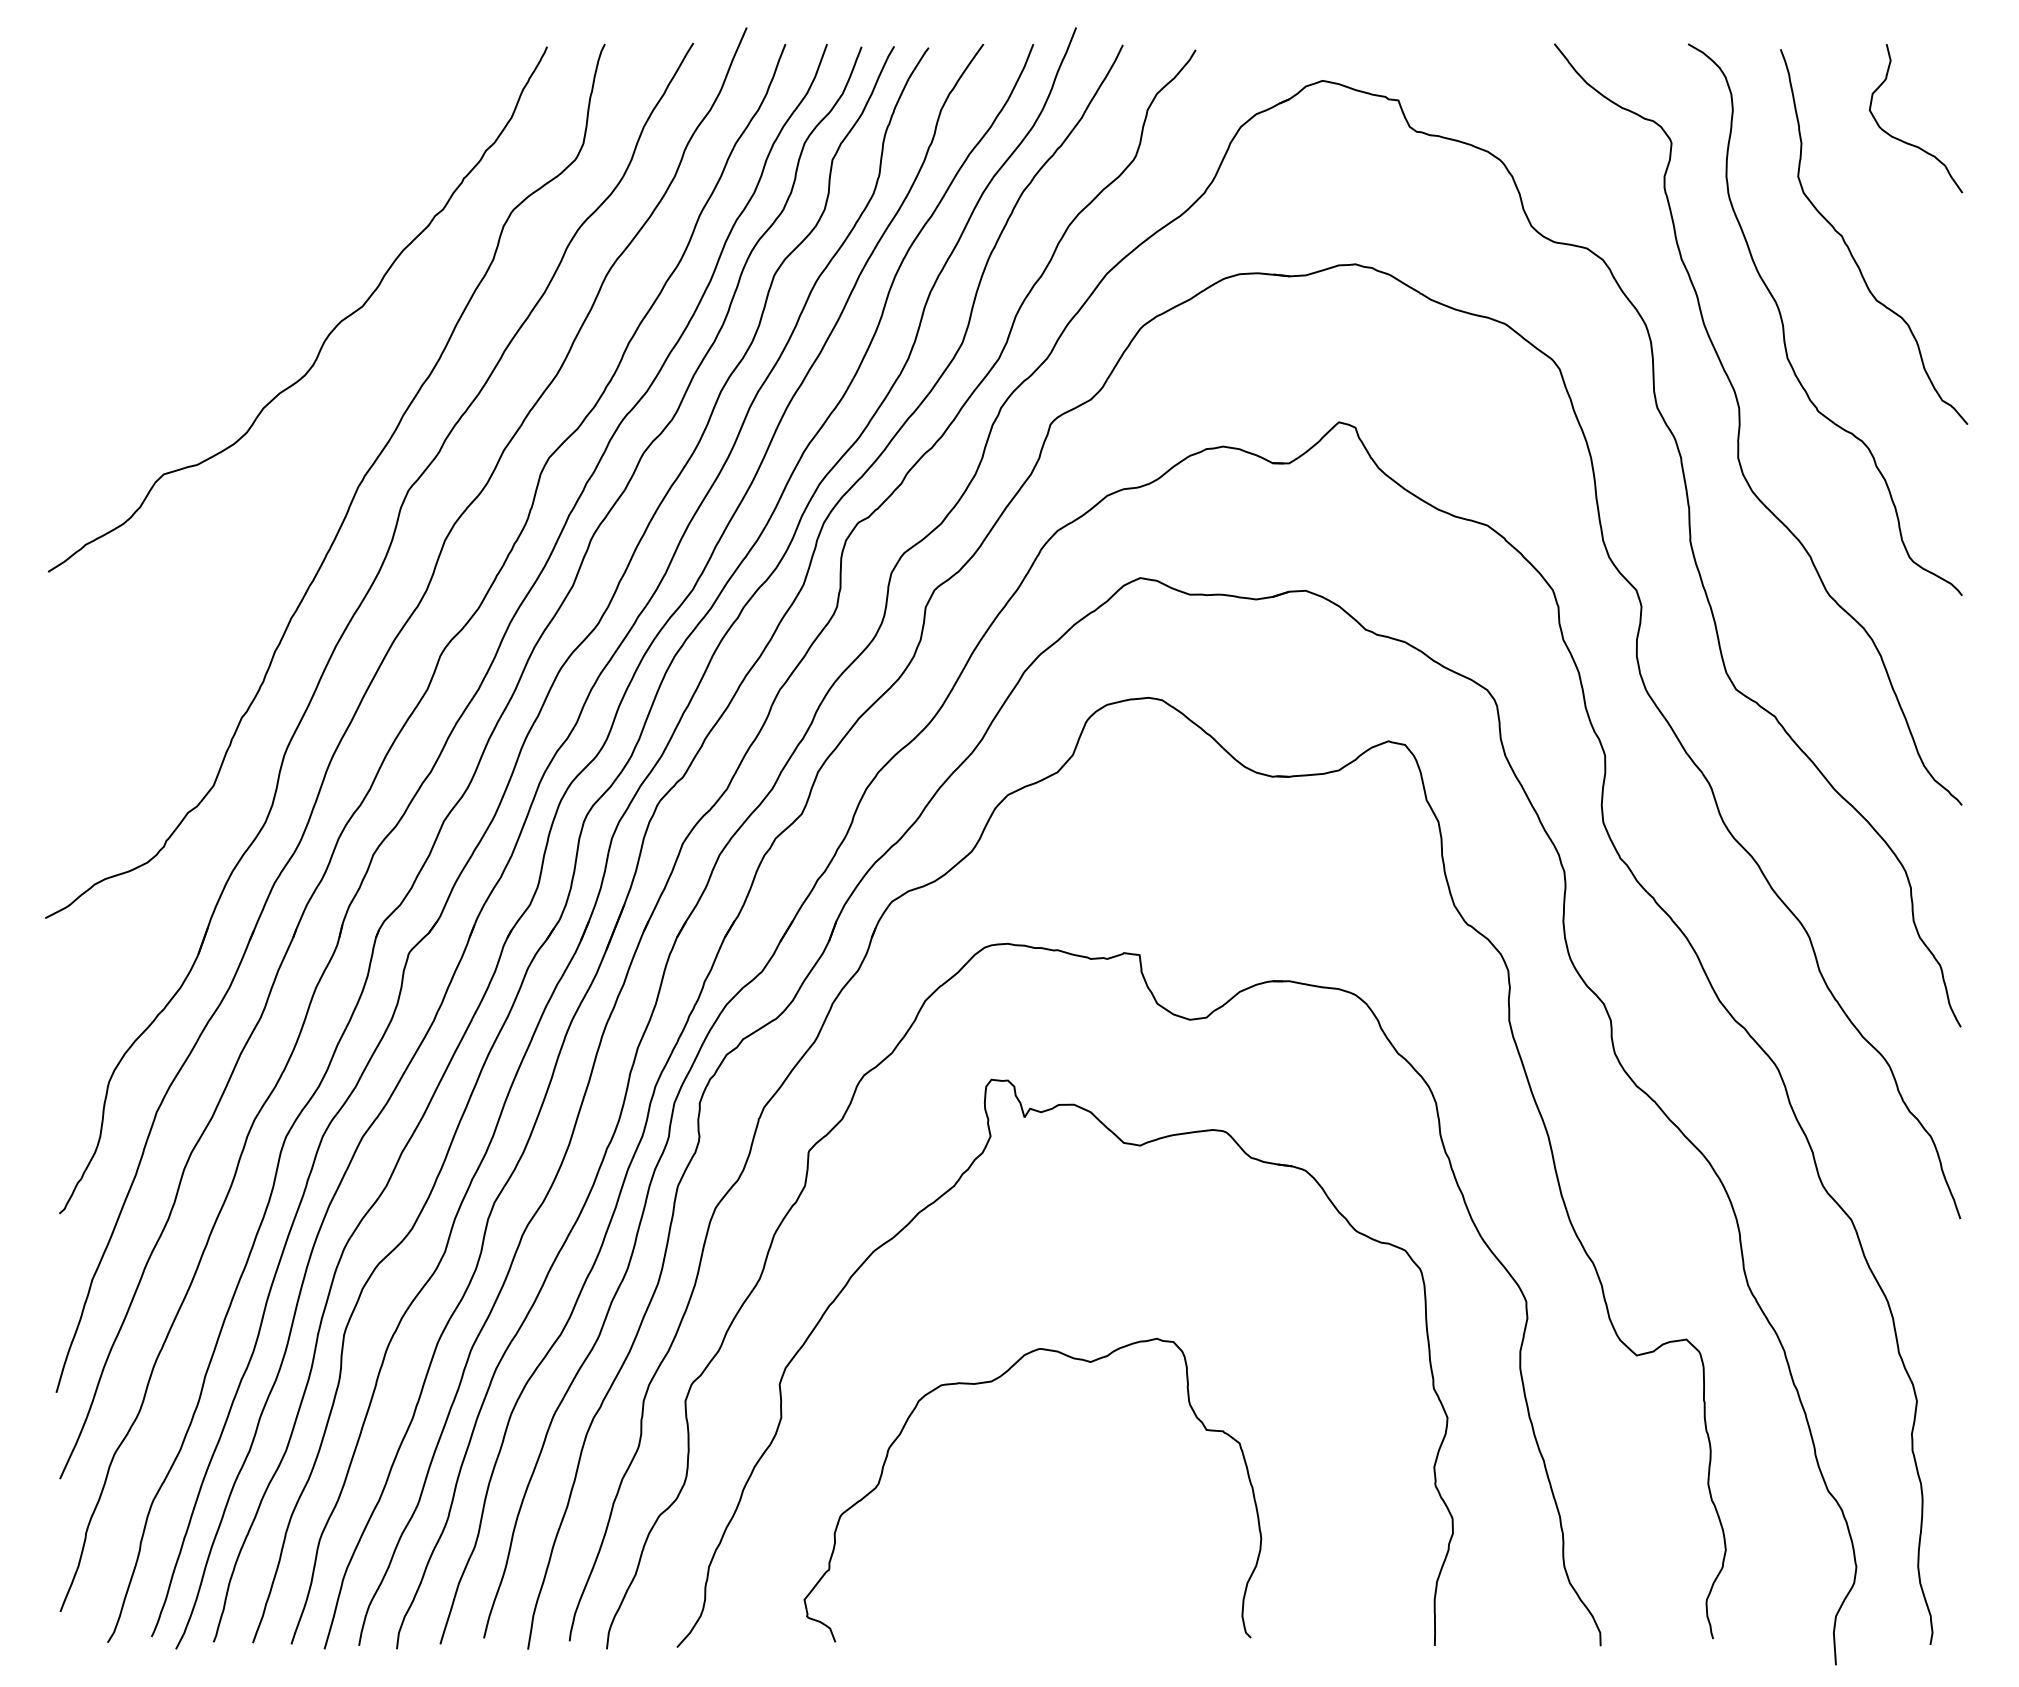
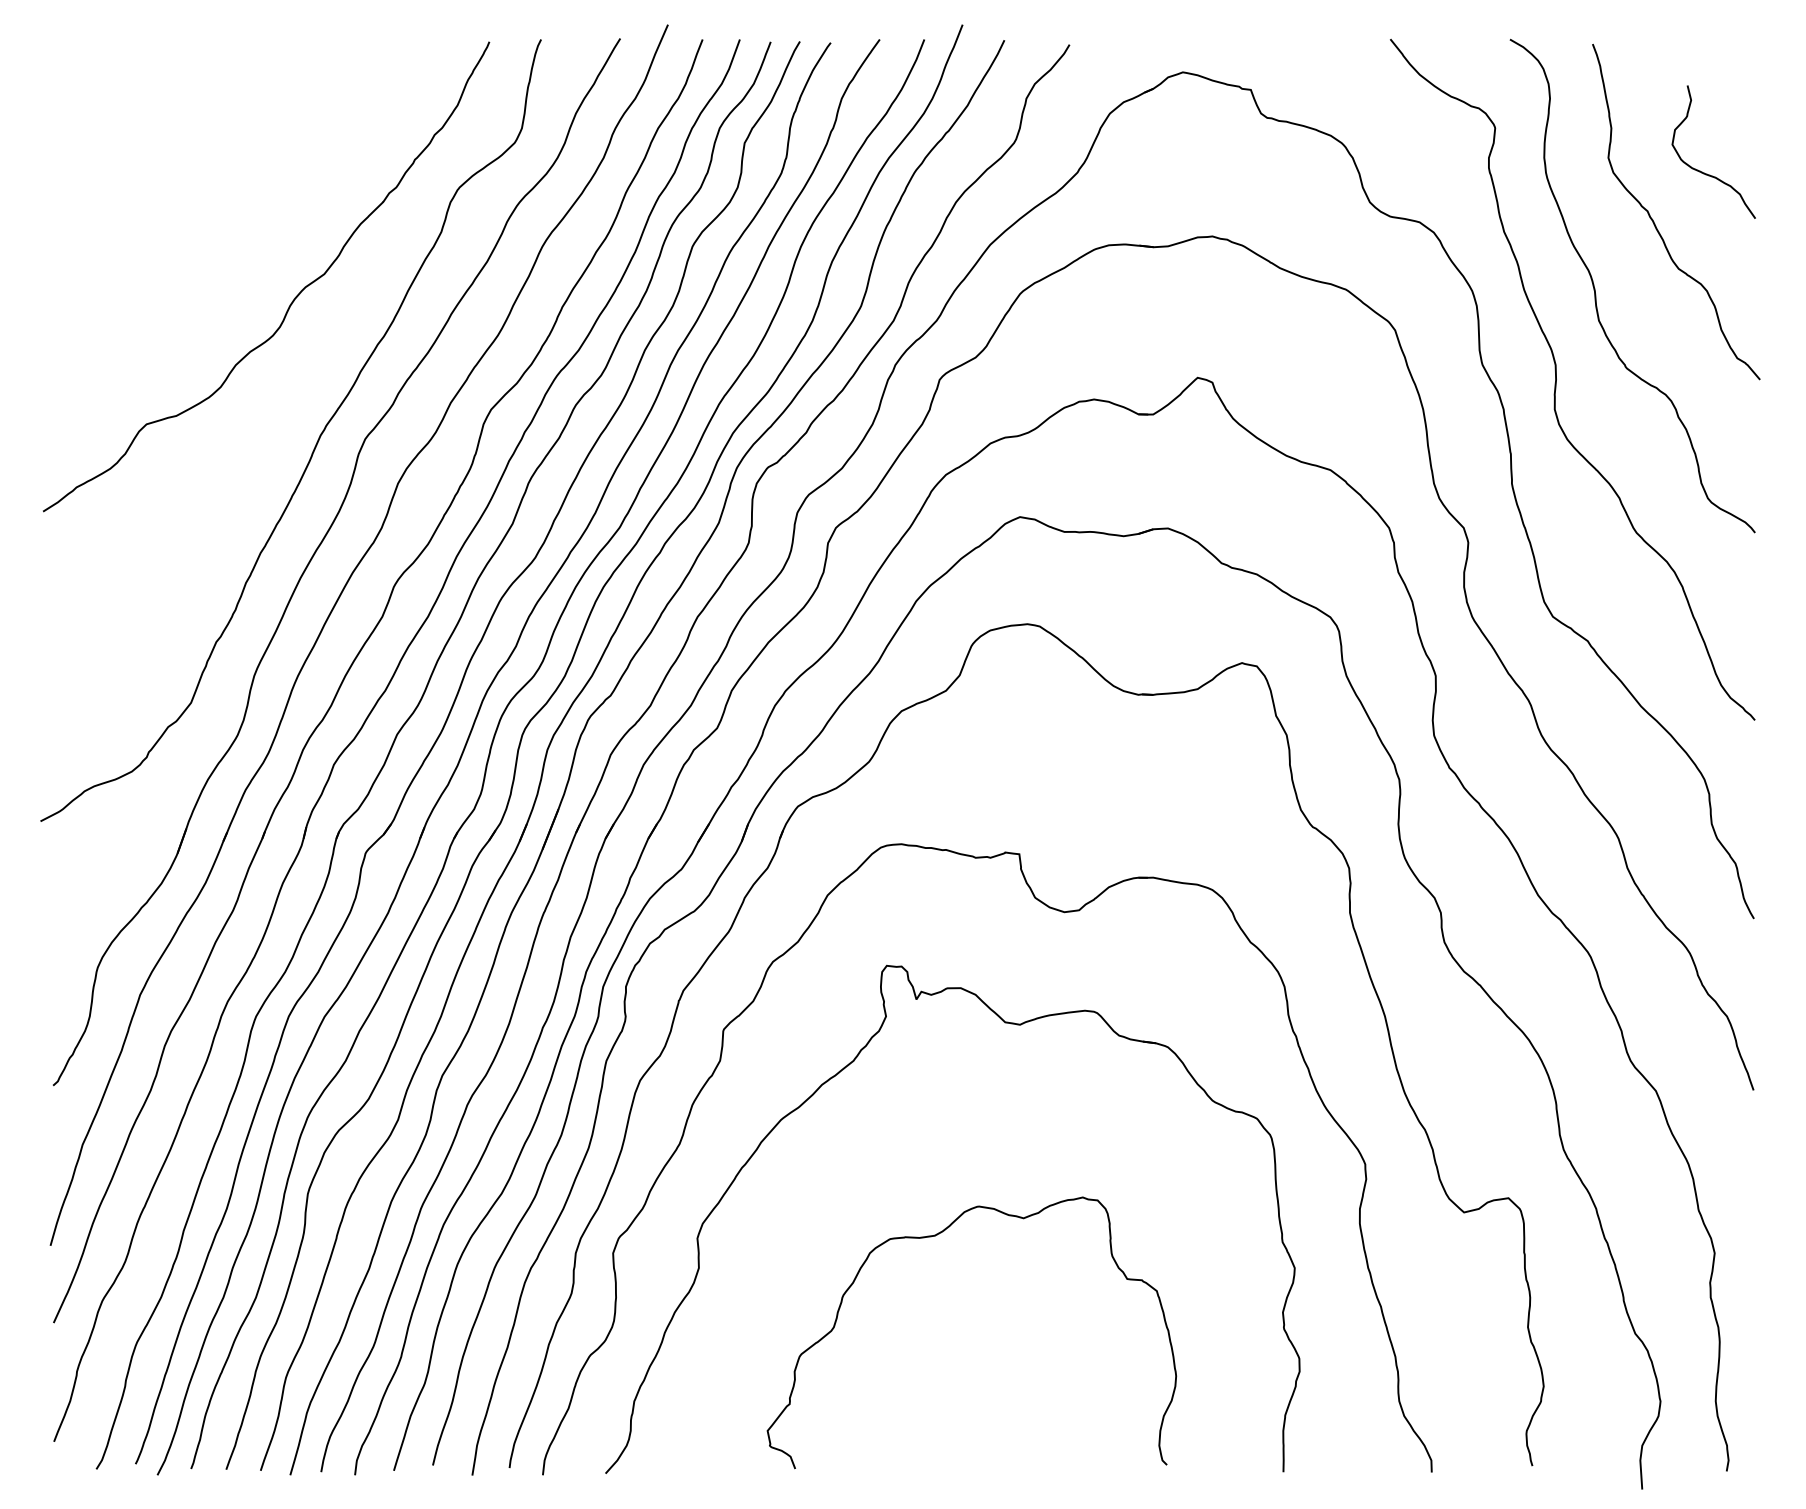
curve: (1908, 142) -> (1707, 173), moved
curve: (992, 1382) -> (935, 1236), moved

